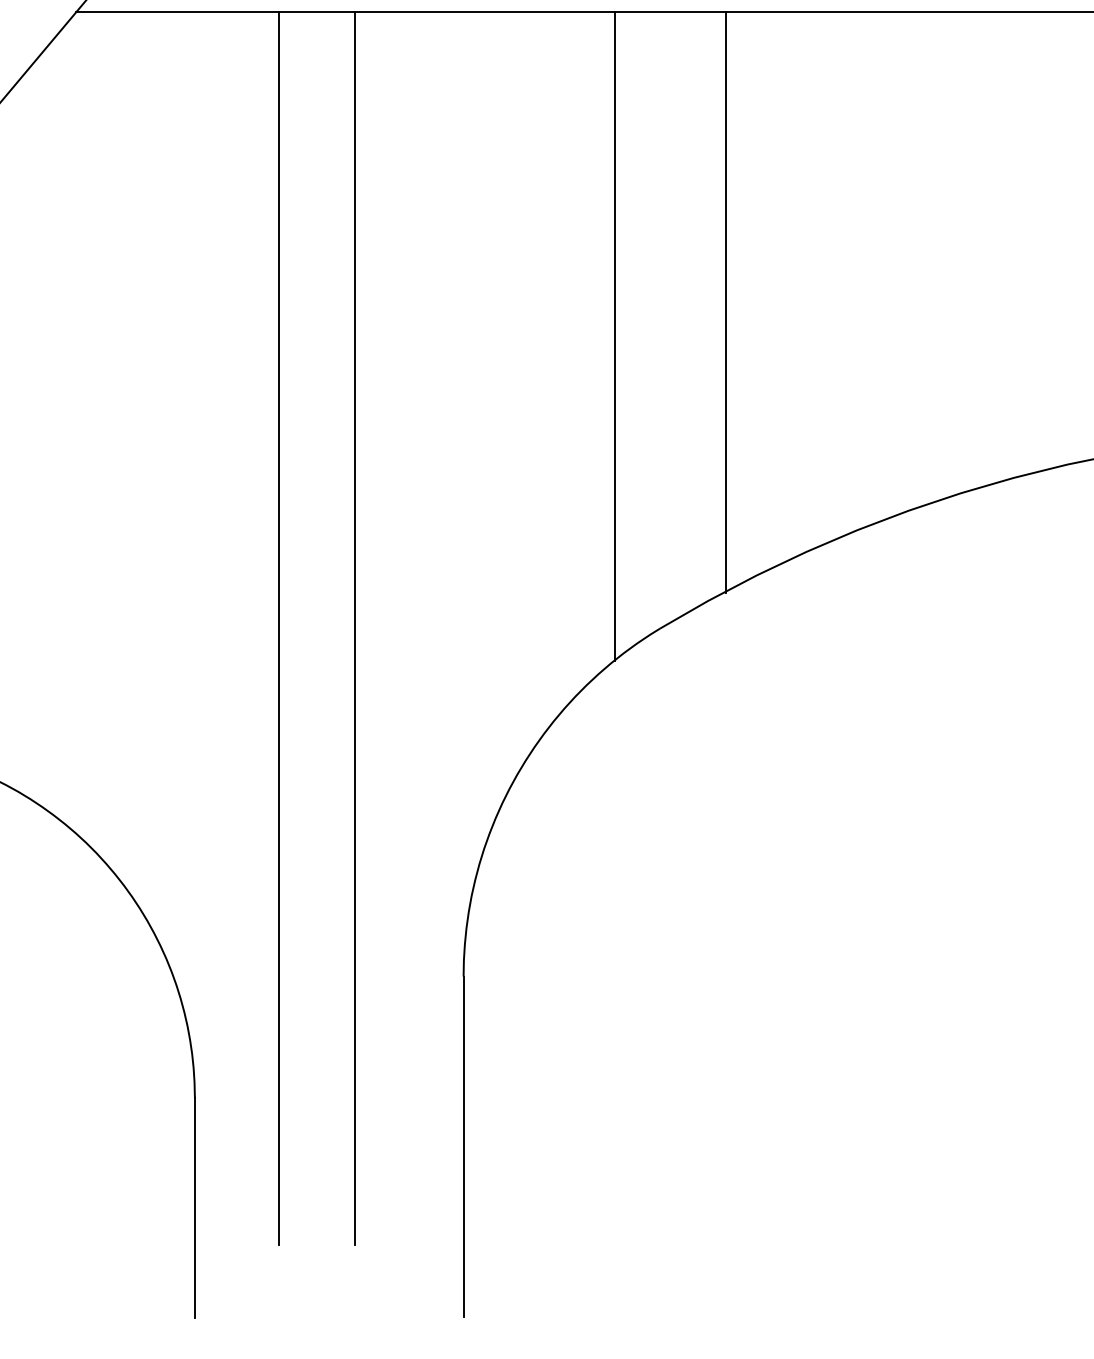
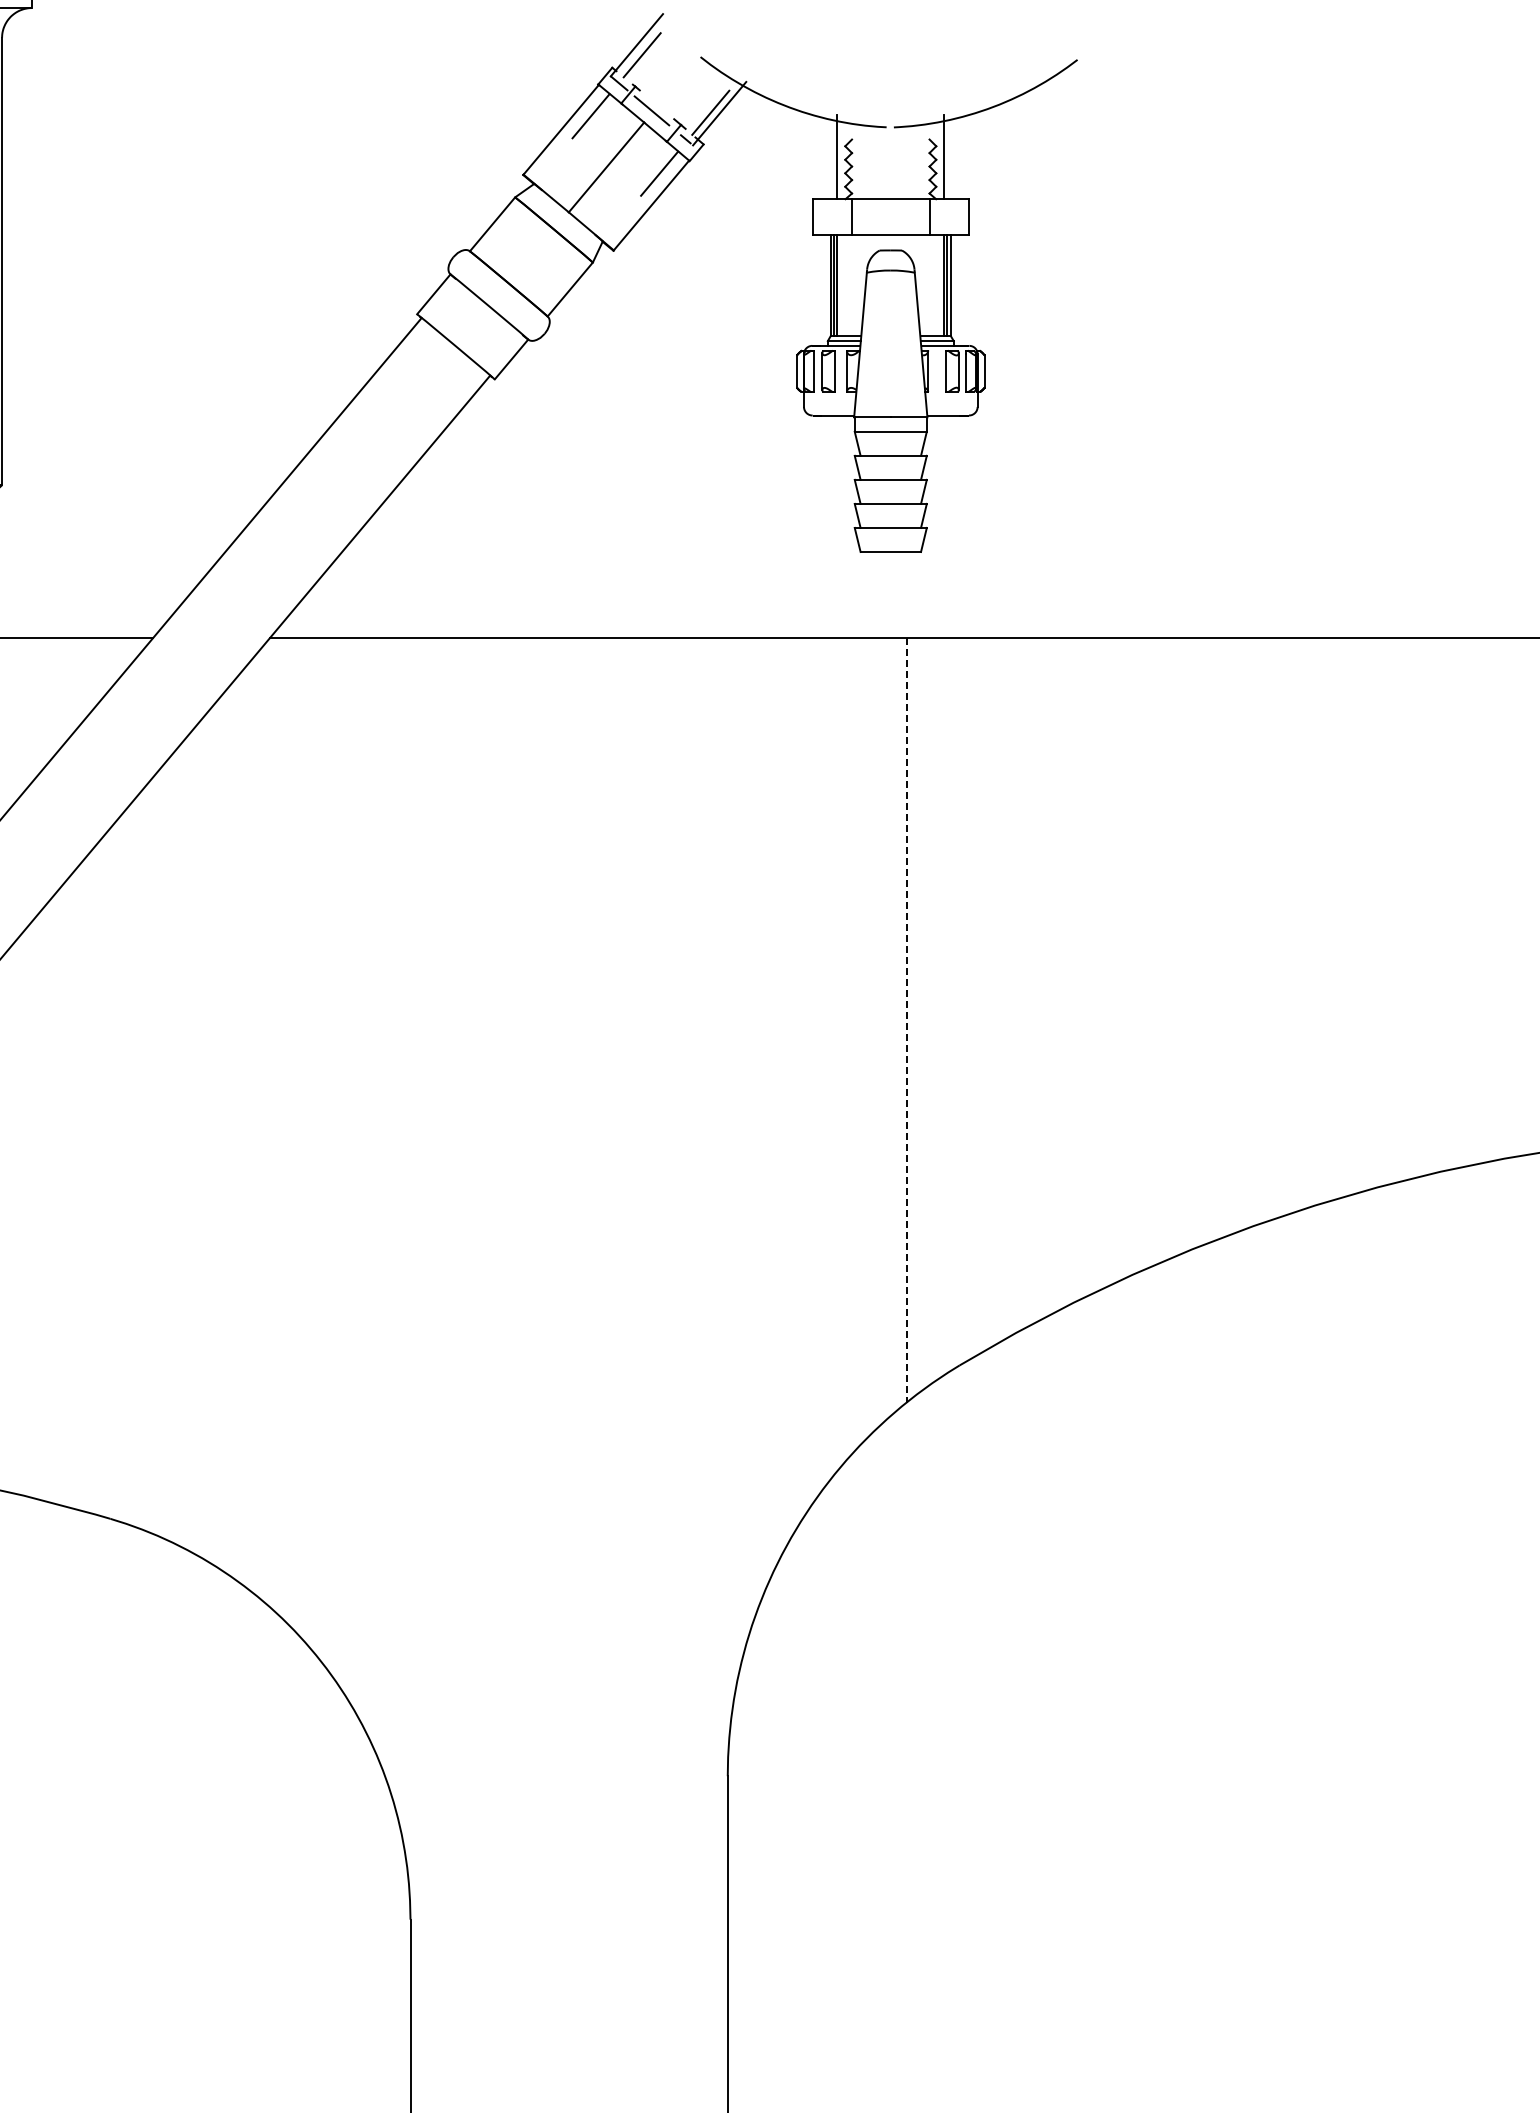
line: (725, 302) -> (1037, 980), removed
line: (614, 336) -> (906, 1020), solid -> dashed
line: (278, 628) -> (509, 1365), removed
line: (354, 628) -> (599, 1365), removed

